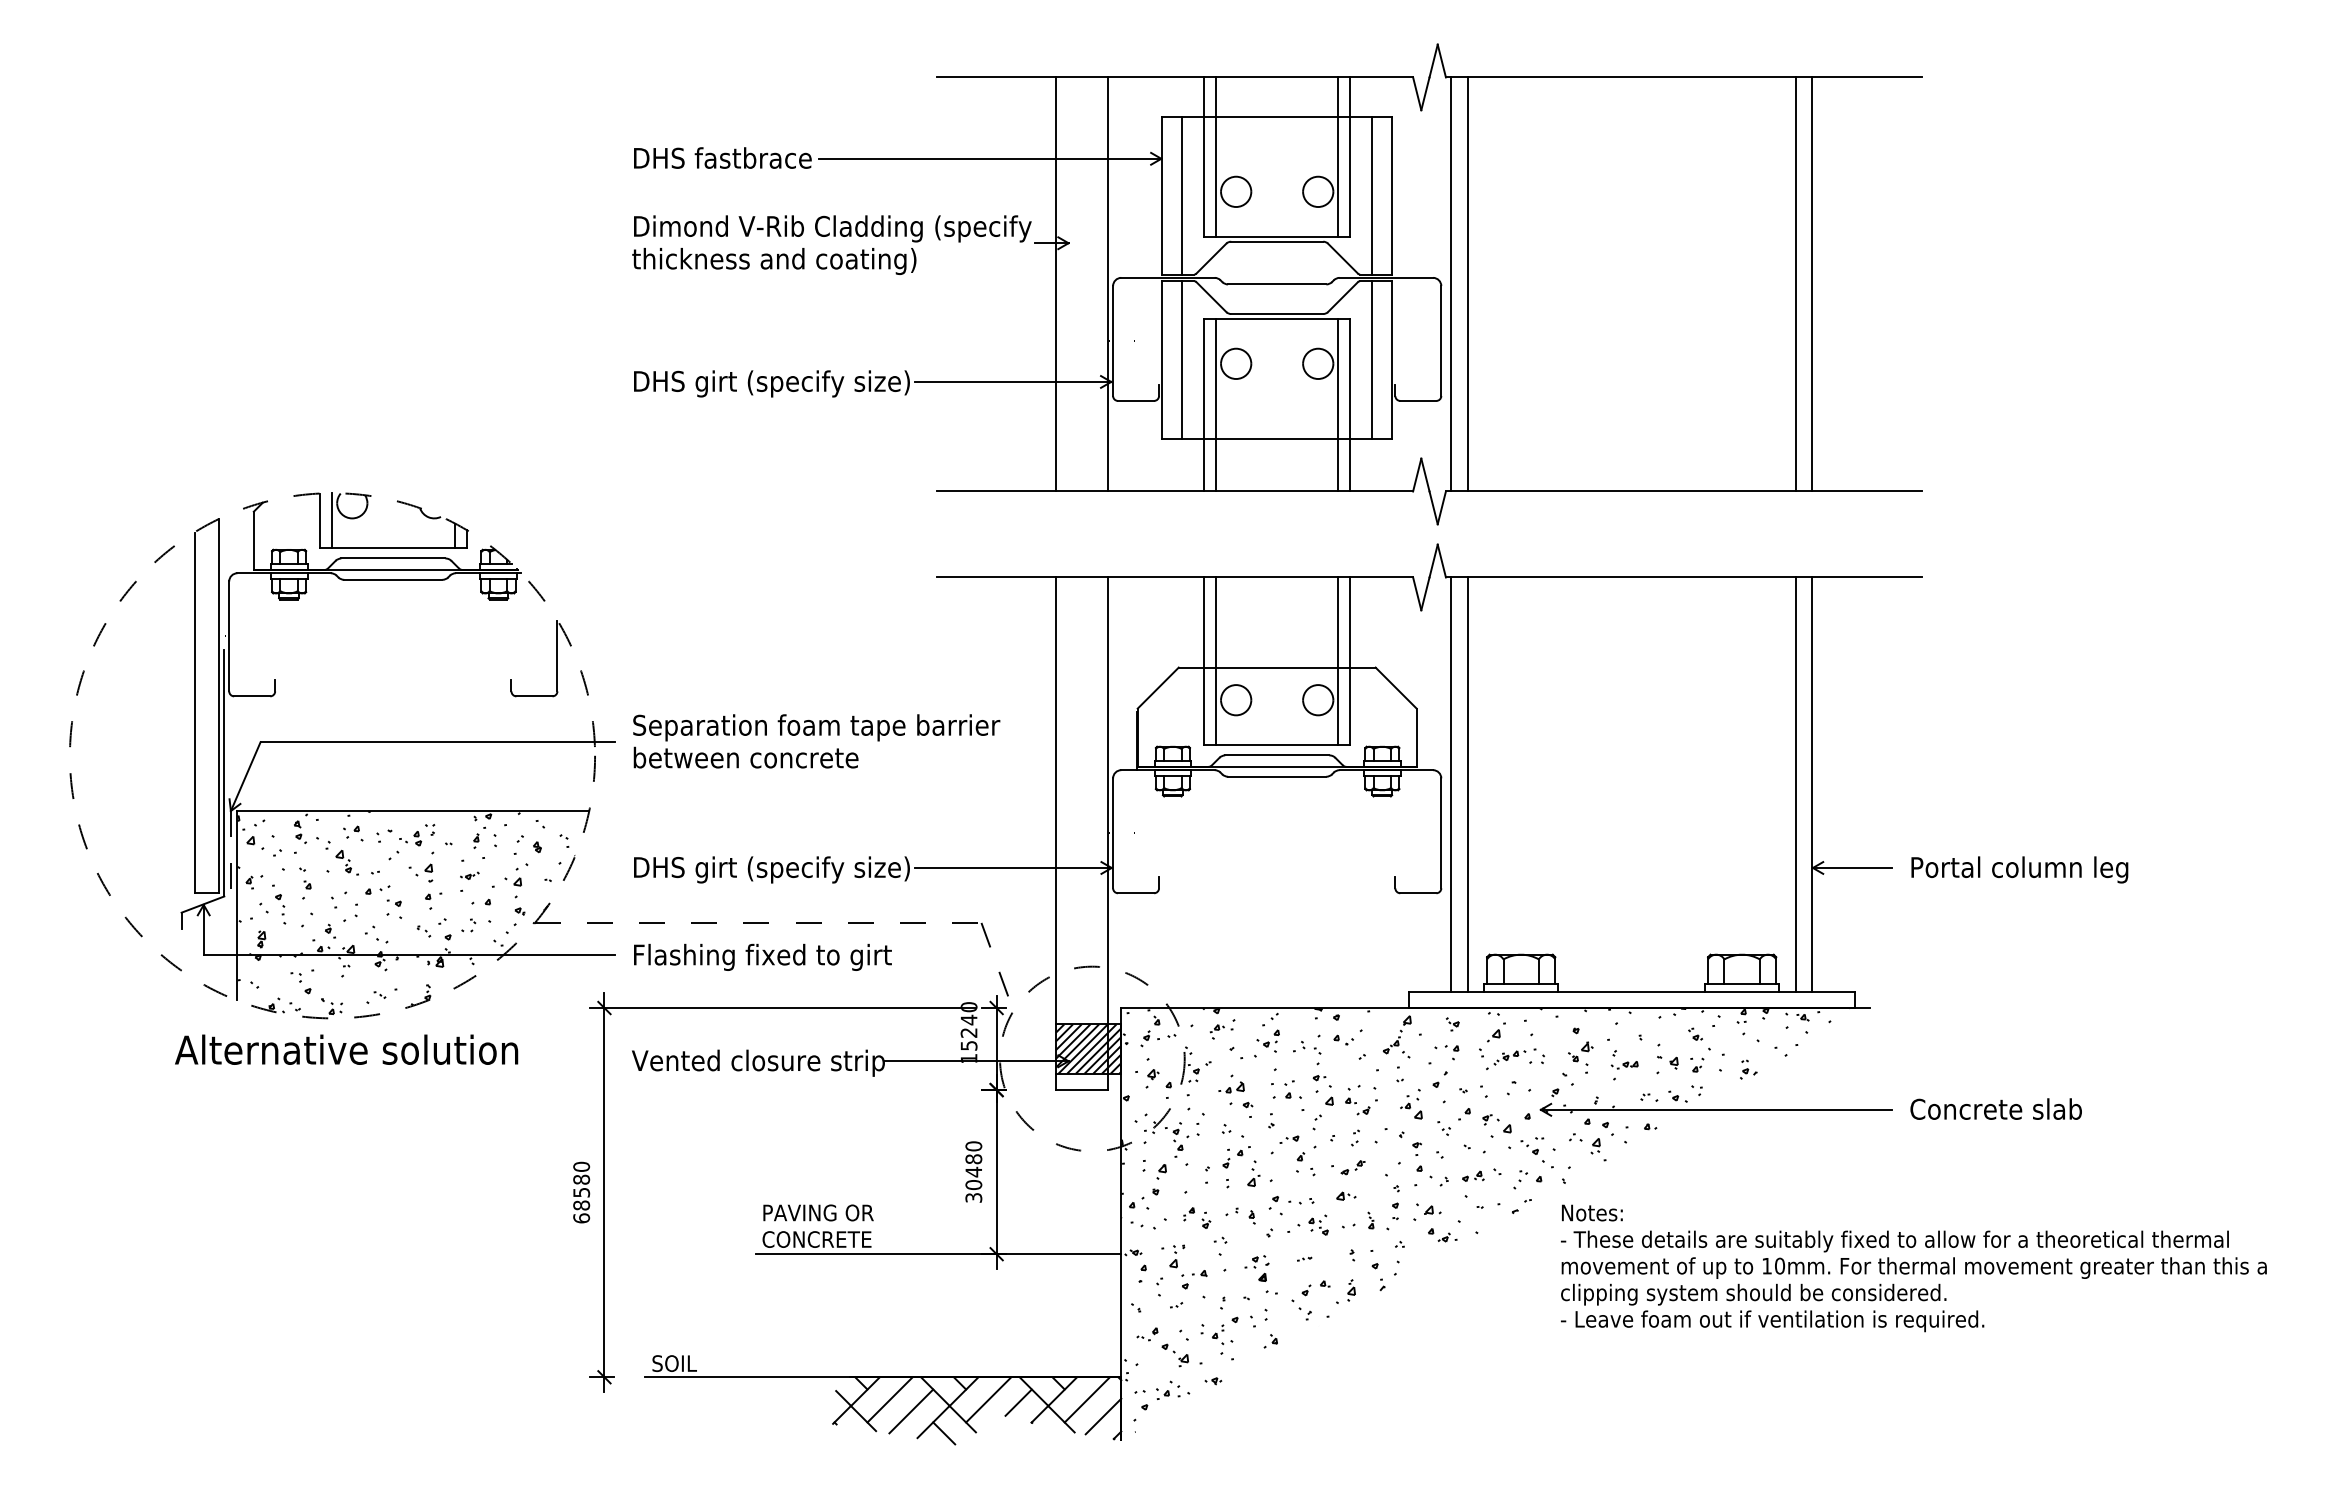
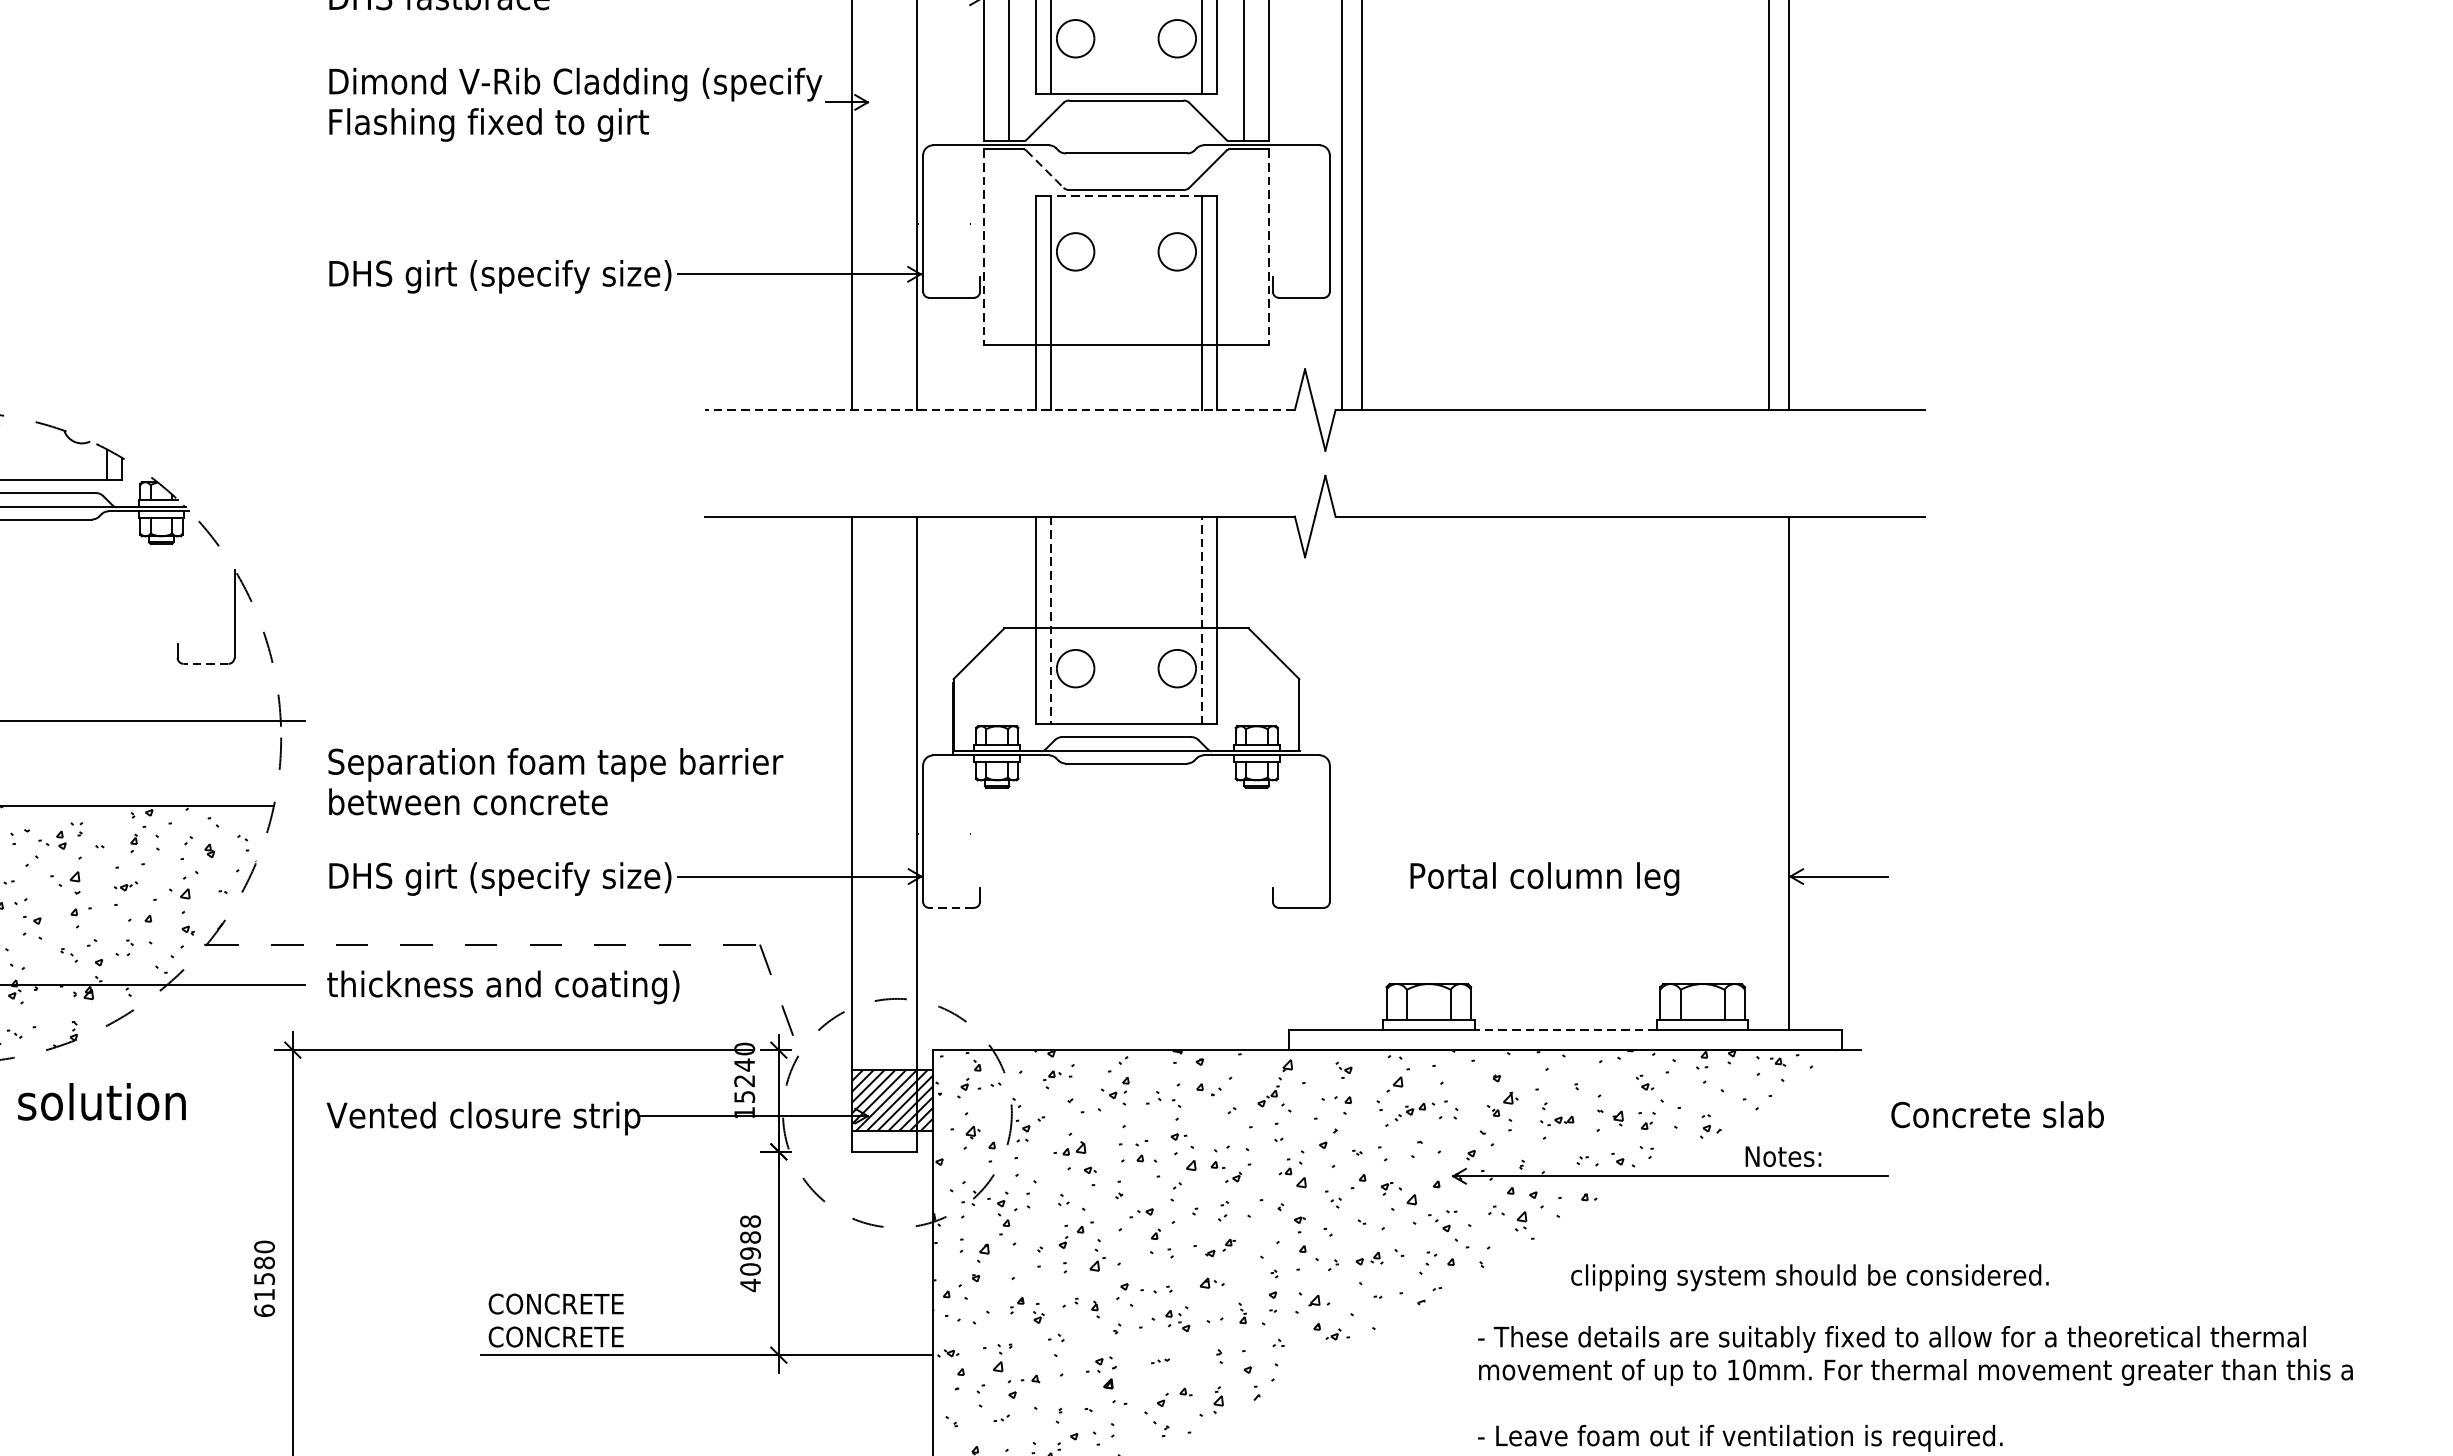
text: (774, 261) -> (503, 125), thickness and coating) -> Flashing fixed to girt
line: (1211, 297) -> (1045, 169), solid -> dashed
line: (1276, 318) -> (1125, 195), solid -> dashed
line: (1162, 359) -> (984, 246), solid -> dashed
line: (1182, 359) -> (1009, 246), removed
line: (1372, 359) -> (1244, 246), removed
line: (1392, 359) -> (1269, 246), solid -> dashed
line: (1175, 491) -> (1000, 410), solid -> dashed
line: (1216, 661) -> (1051, 620), solid -> dashed
line: (1338, 661) -> (1202, 620), solid -> dashed
line: (533, 696) -> (204, 664), solid -> dashed
text: (816, 741) -> (555, 781), moved
line: (1451, 784) -> (1342, 773), removed
line: (1467, 784) -> (1362, 773), removed
line: (1795, 784) -> (1768, 773), removed
text: (2019, 869) -> (1544, 878), moved
line: (1135, 893) -> (950, 908), solid -> dashed
text: (774, 956) -> (503, 986), Flashing fixed to girt -> thickness and coating)
line: (1631, 991) -> (1565, 1029), solid -> dashed
text: (1995, 1108) -> (1996, 1113), moved
text: (973, 1172) -> (750, 1253), 30480 -> 40988
text: (581, 1205) -> (264, 1294), 68580 -> 61580
text: (817, 1212) -> (556, 1303), PAVING OR -> CONCRETE
text: (1592, 1212) -> (1783, 1156), moved
text: (1753, 1294) -> (1809, 1277), moved

